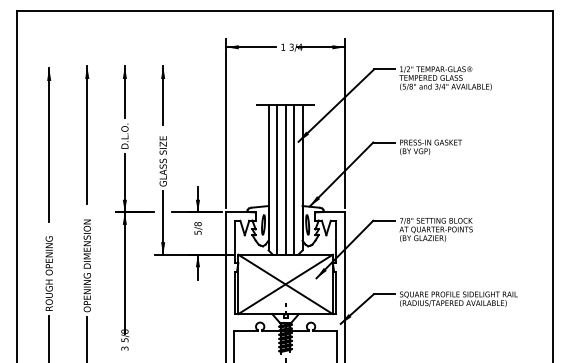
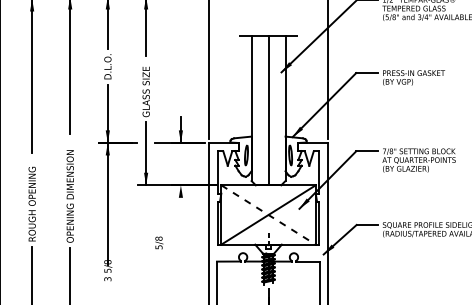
line: (277, 179) -> (260, 110), removed
line: (294, 179) -> (277, 110), removed
text: (198, 228) -> (159, 243), moved
line: (197, 267) -> (180, 198), removed
line: (285, 284) -> (268, 215), solid -> dashed

